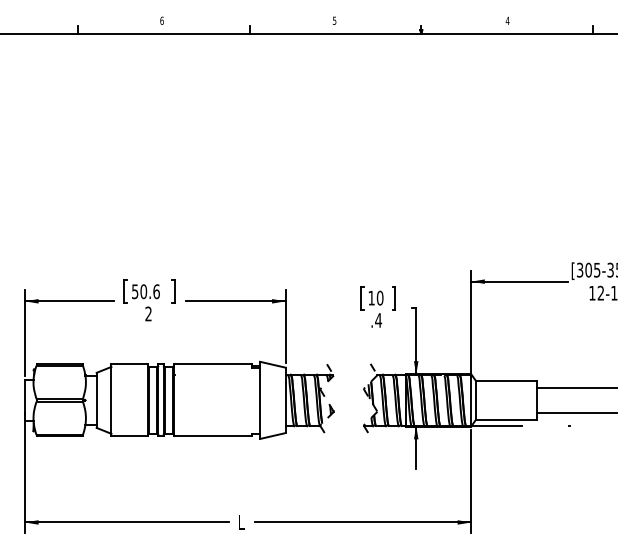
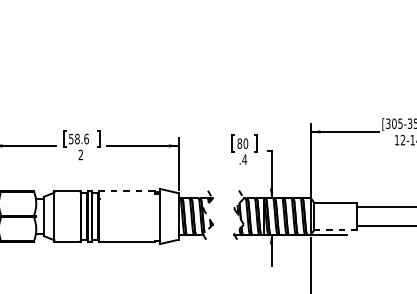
text: (143, 291) -> (77, 138), 50.6 -> 58.6
text: (371, 297) -> (239, 143), 10 -> 80
line: (212, 364) -> (126, 190), solid -> dashed
line: (506, 419) -> (335, 230), solid -> dashed

